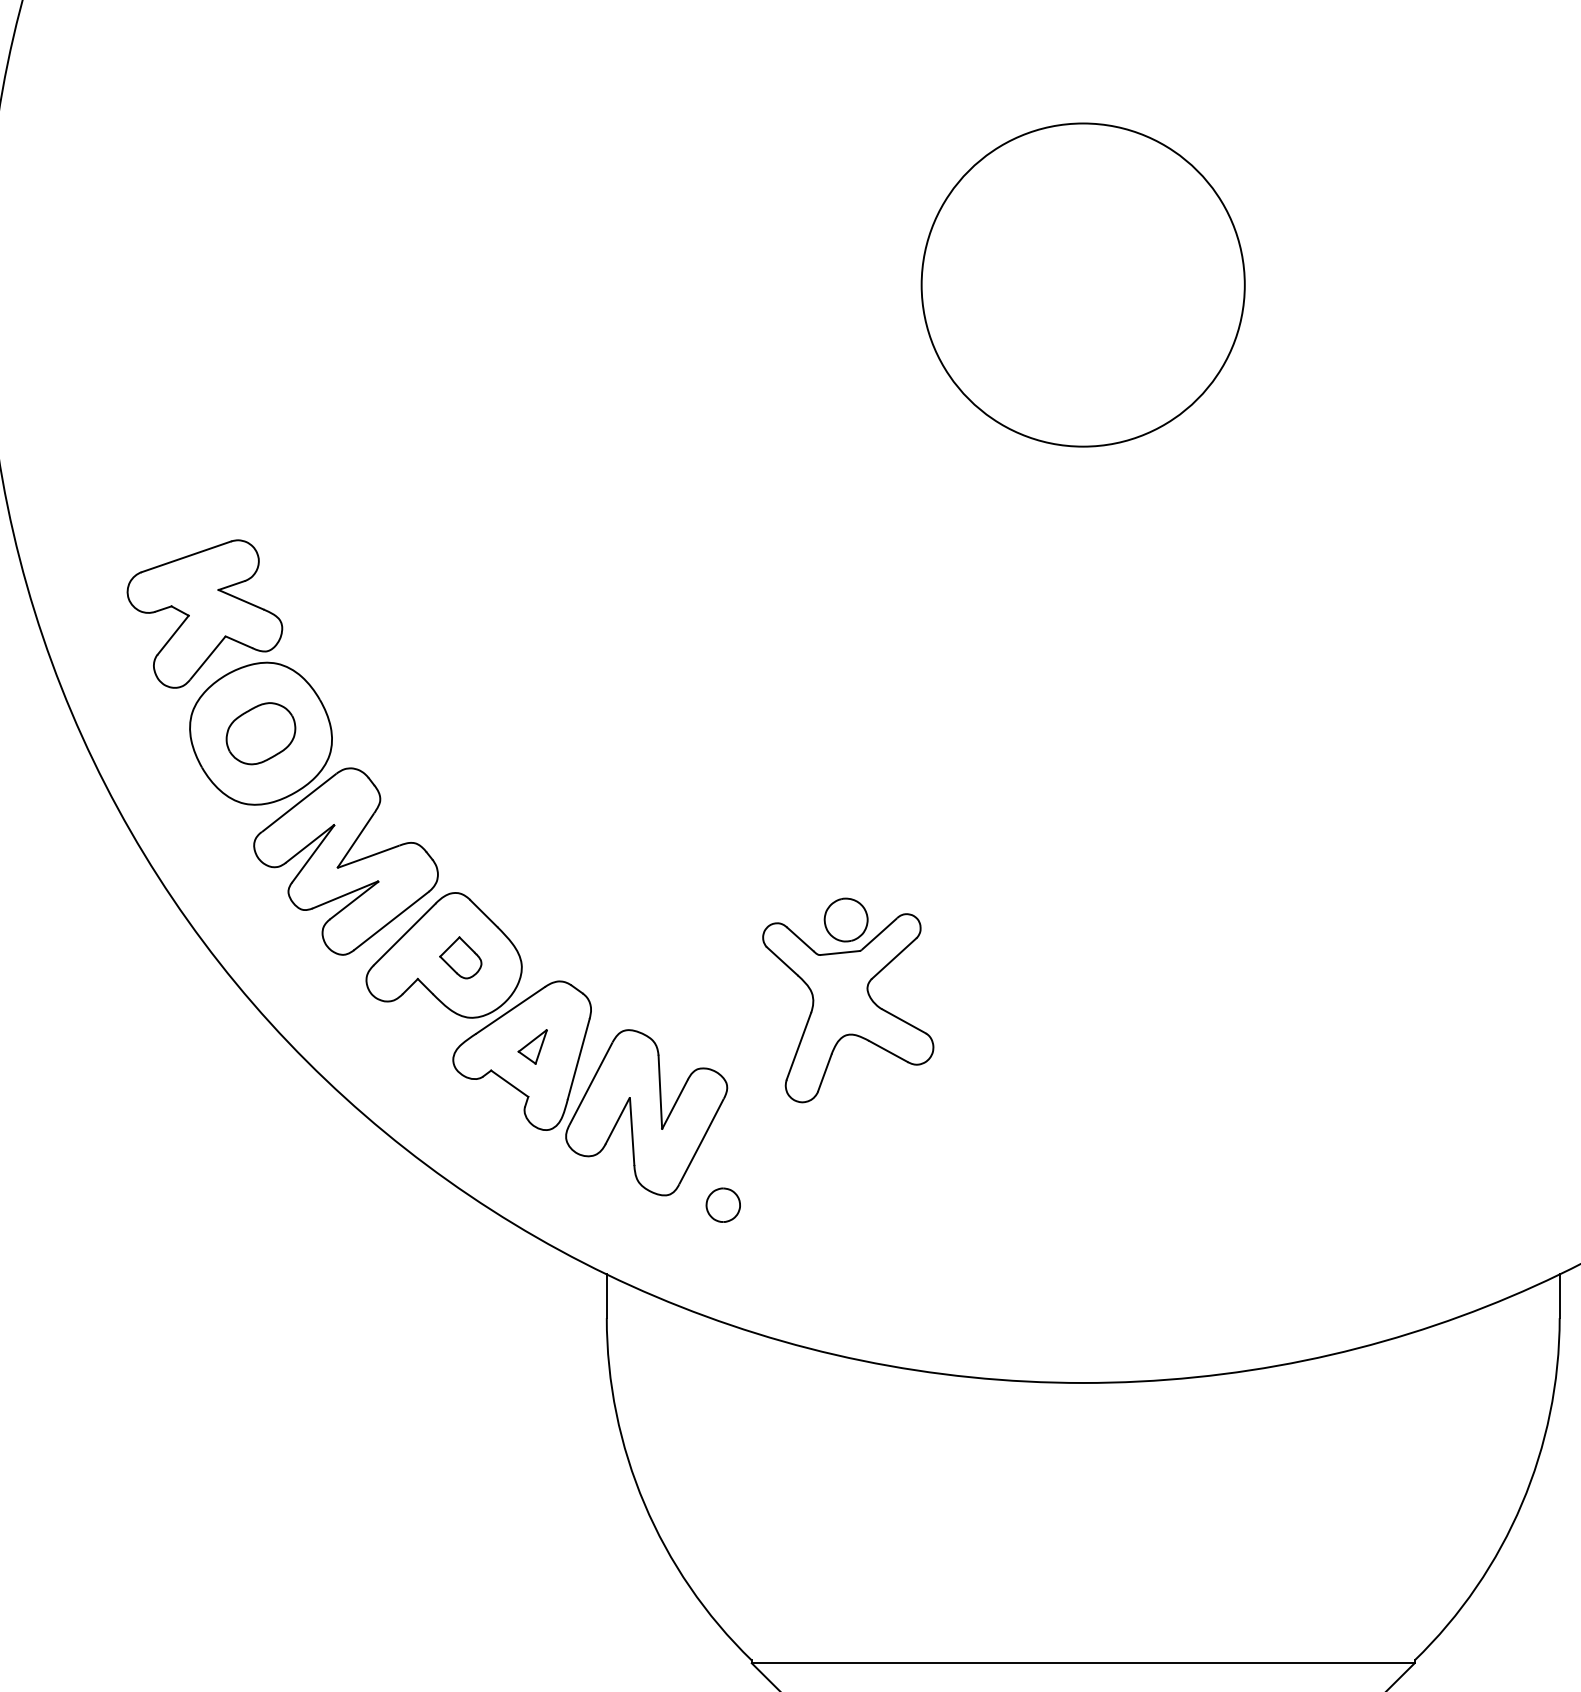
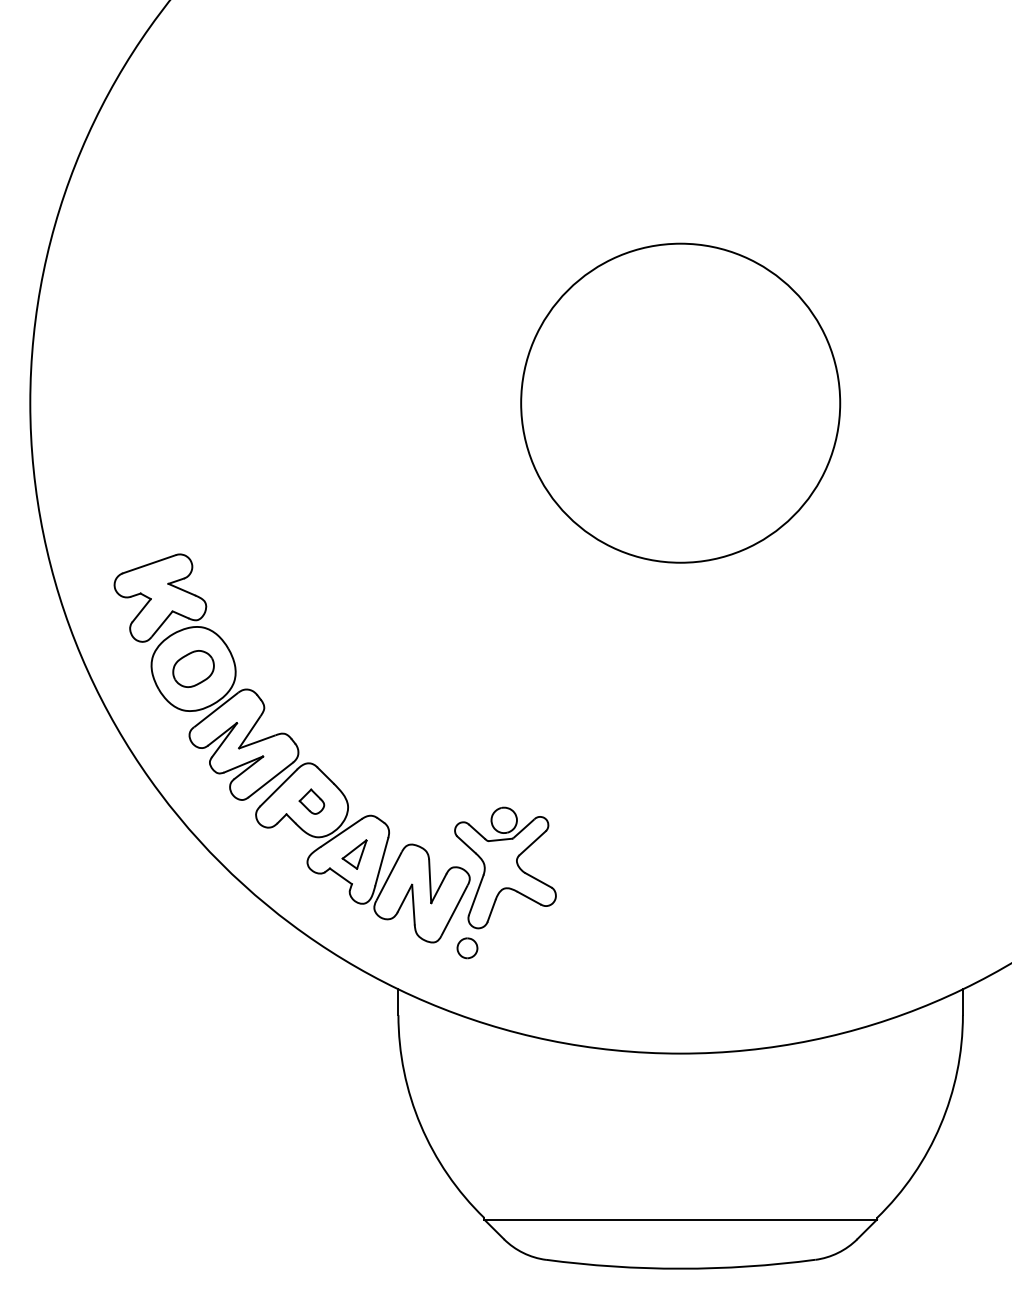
circle: (1082, 283) -> (680, 402), size x1.67
part: (848, 999) -> (505, 867), moved
part: (532, 1046) -> (354, 854), size x1.43

